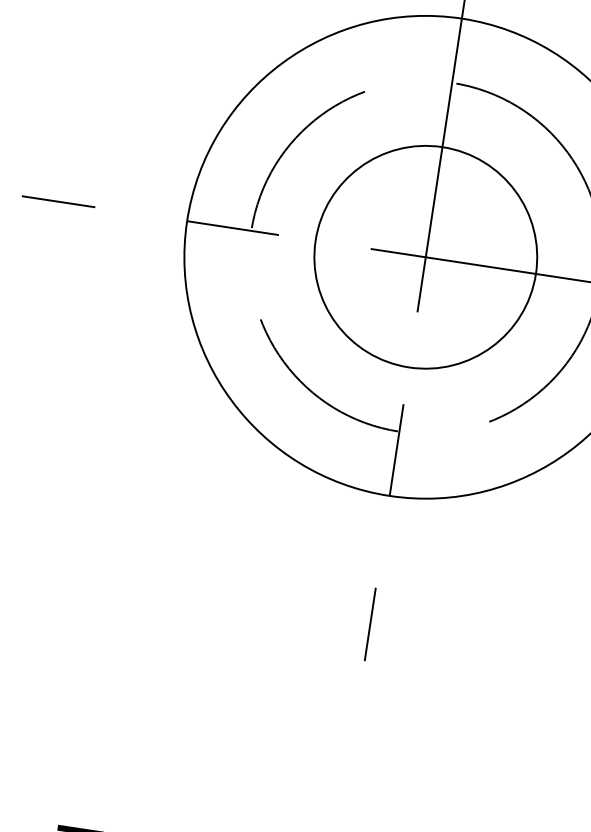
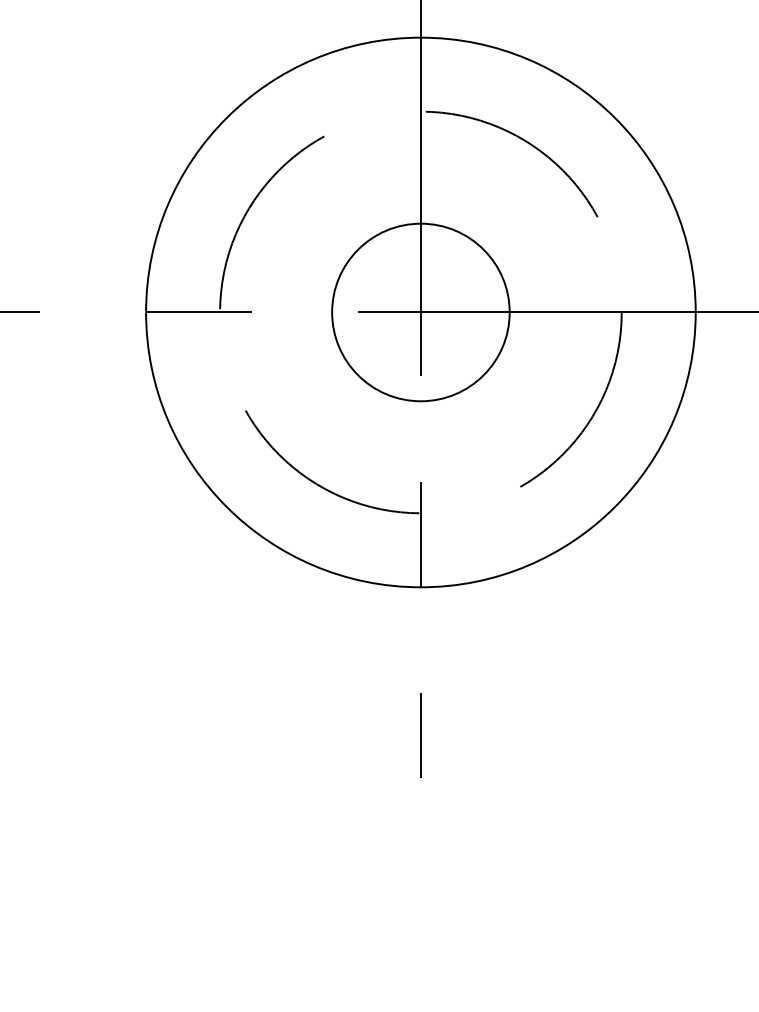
circle: (425, 257) -> (420, 312), size x0.7

